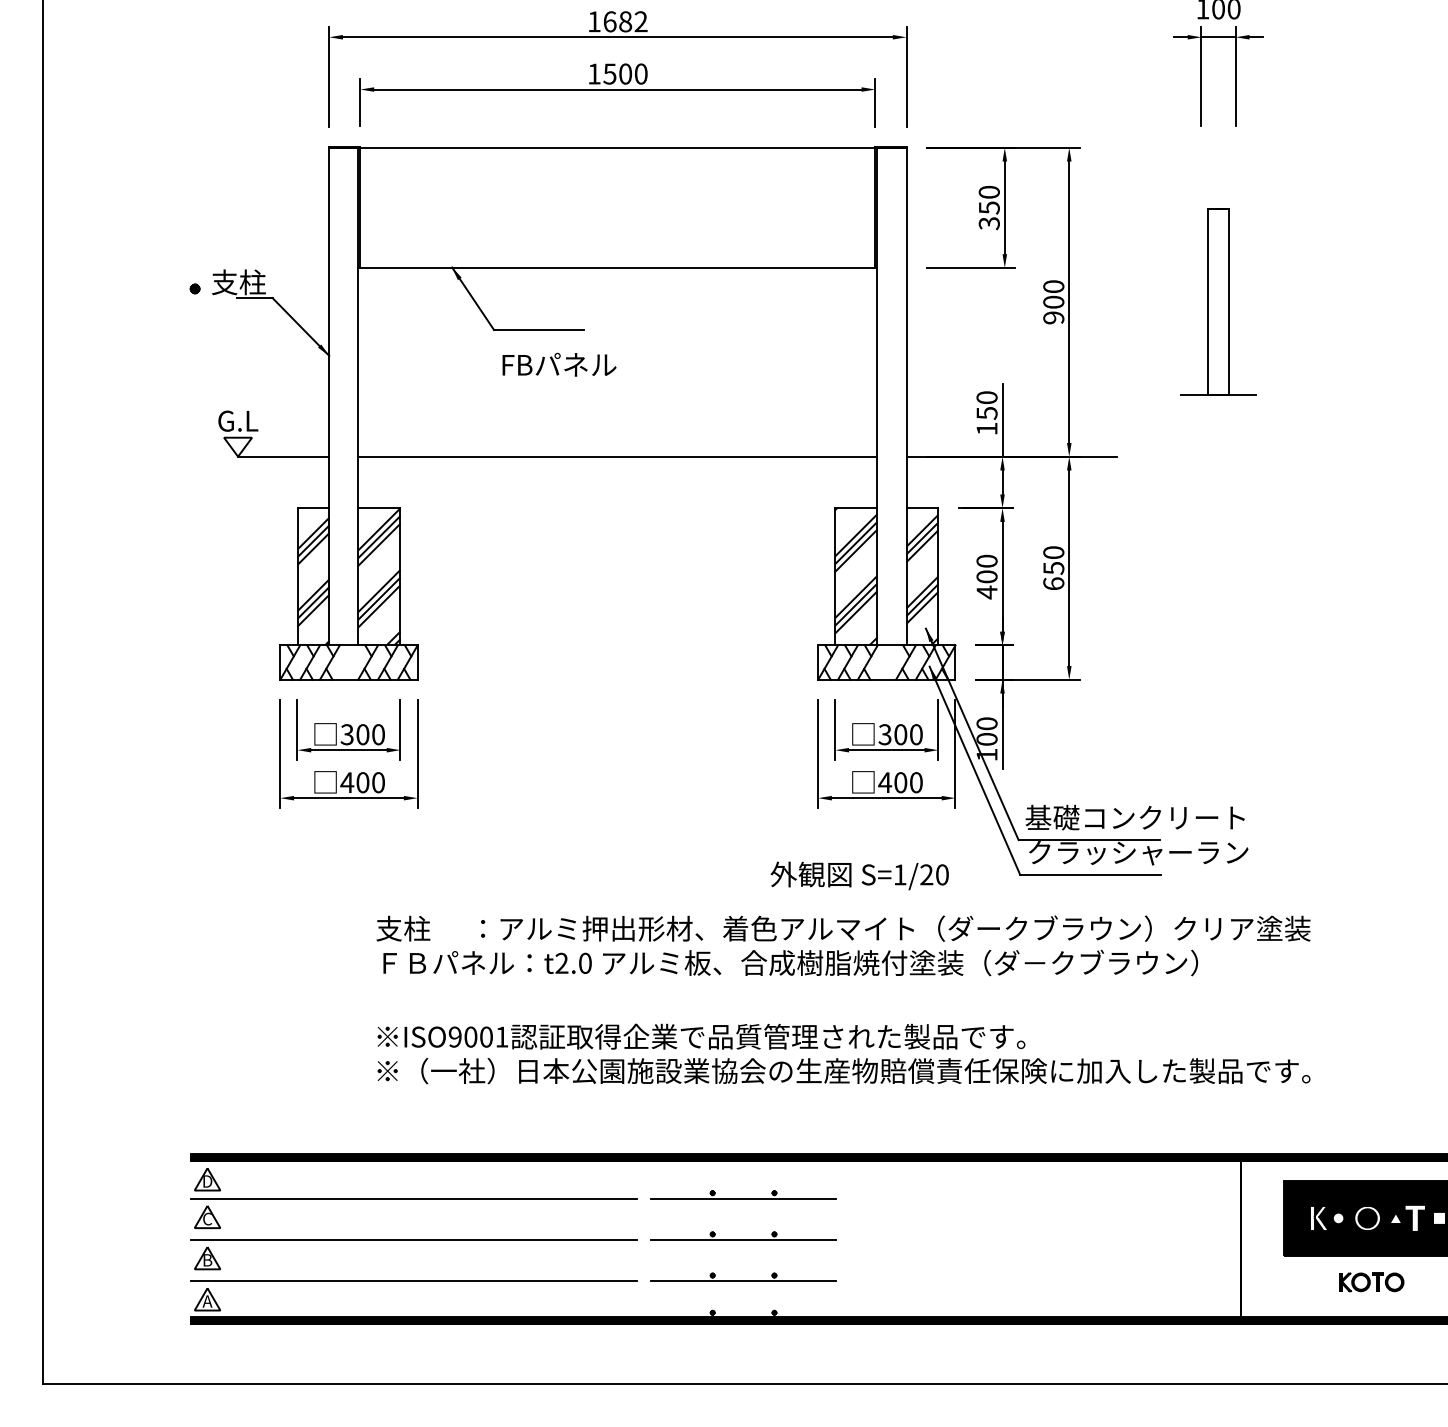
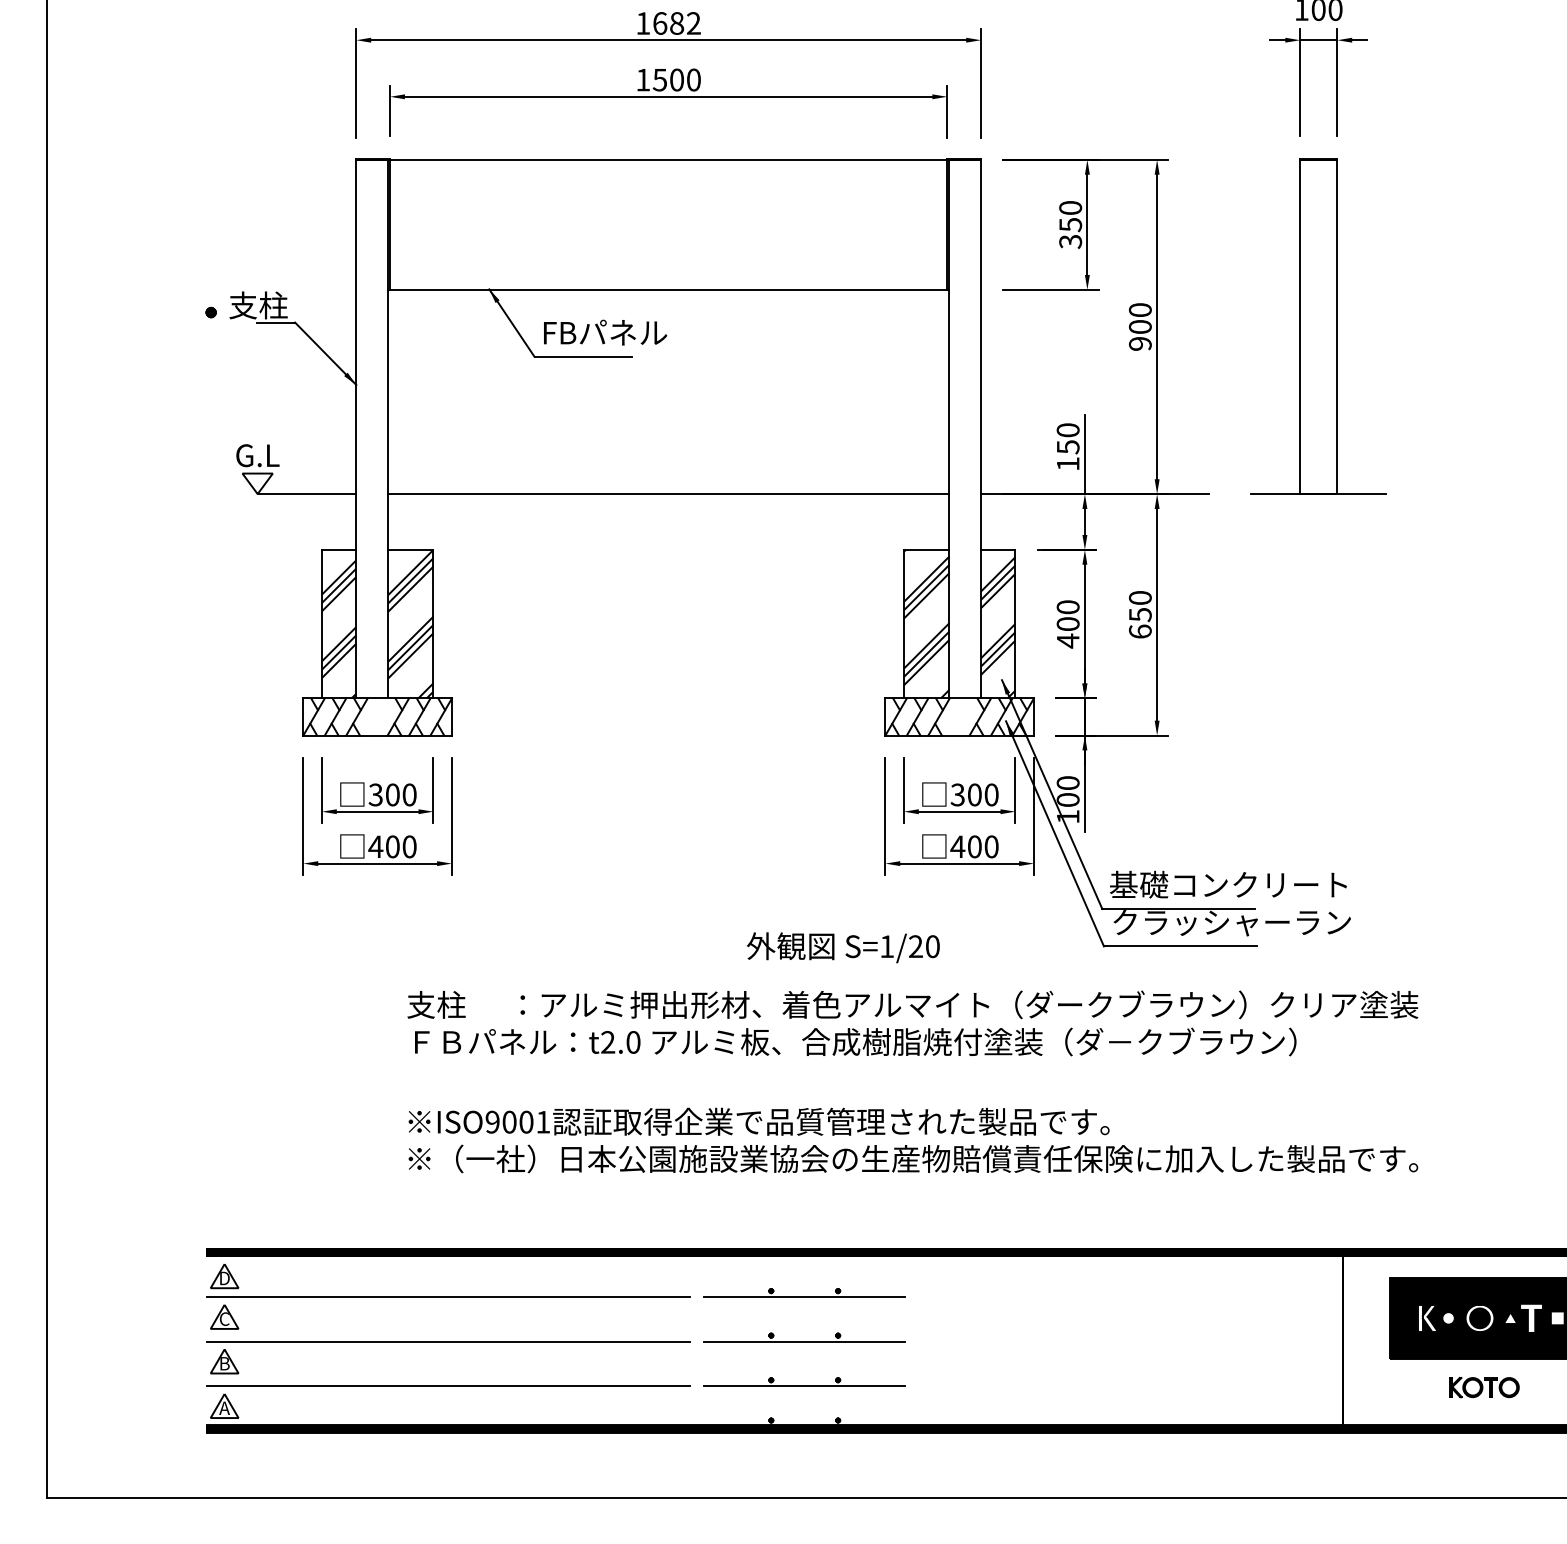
part: (1218, 301) -> (1318, 326), size x1.67
text: (559, 364) -> (605, 332), moved
text: (859, 875) -> (843, 947), moved

